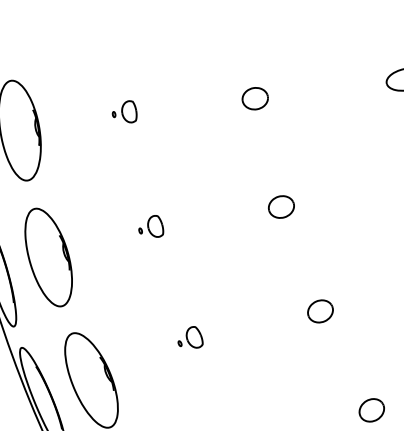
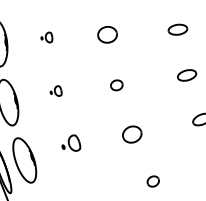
part: (255, 98) -> (107, 34), size x1.6
part: (319, 311) -> (131, 134), size x1.6
part: (190, 338) -> (71, 143), size x1.6

